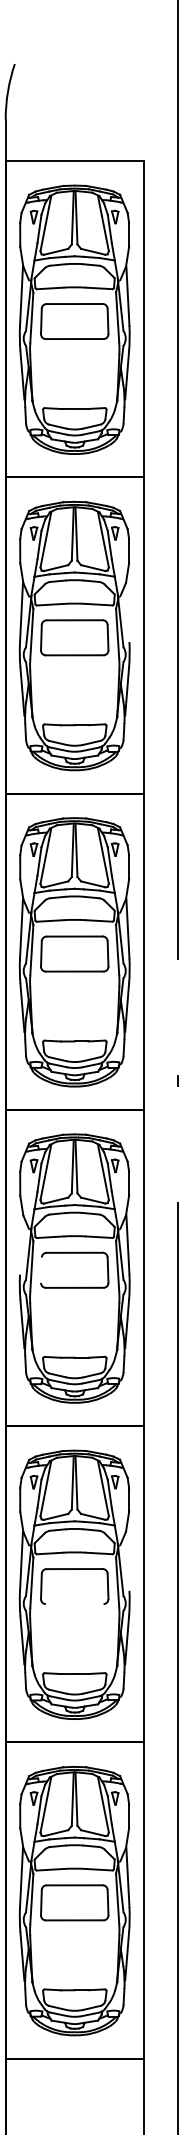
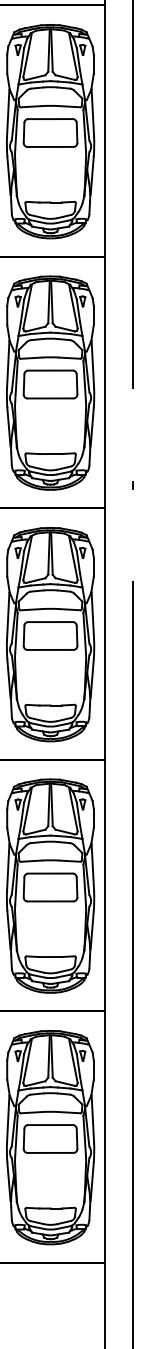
line: (127, 612) -> (92, 112), added
line: (21, 1244) -> (8, 615), added
line: (41, 1269) -> (24, 635), added
line: (127, 1561) -> (92, 867), added
line: (74, 1604) -> (50, 901), added

